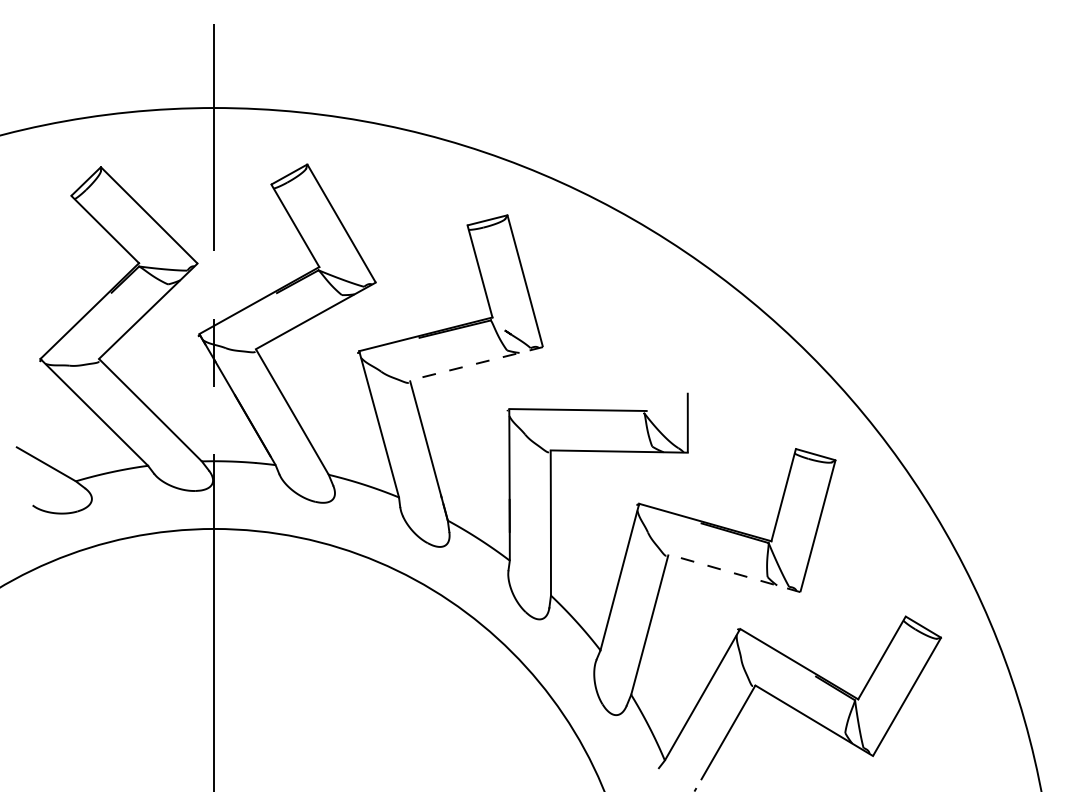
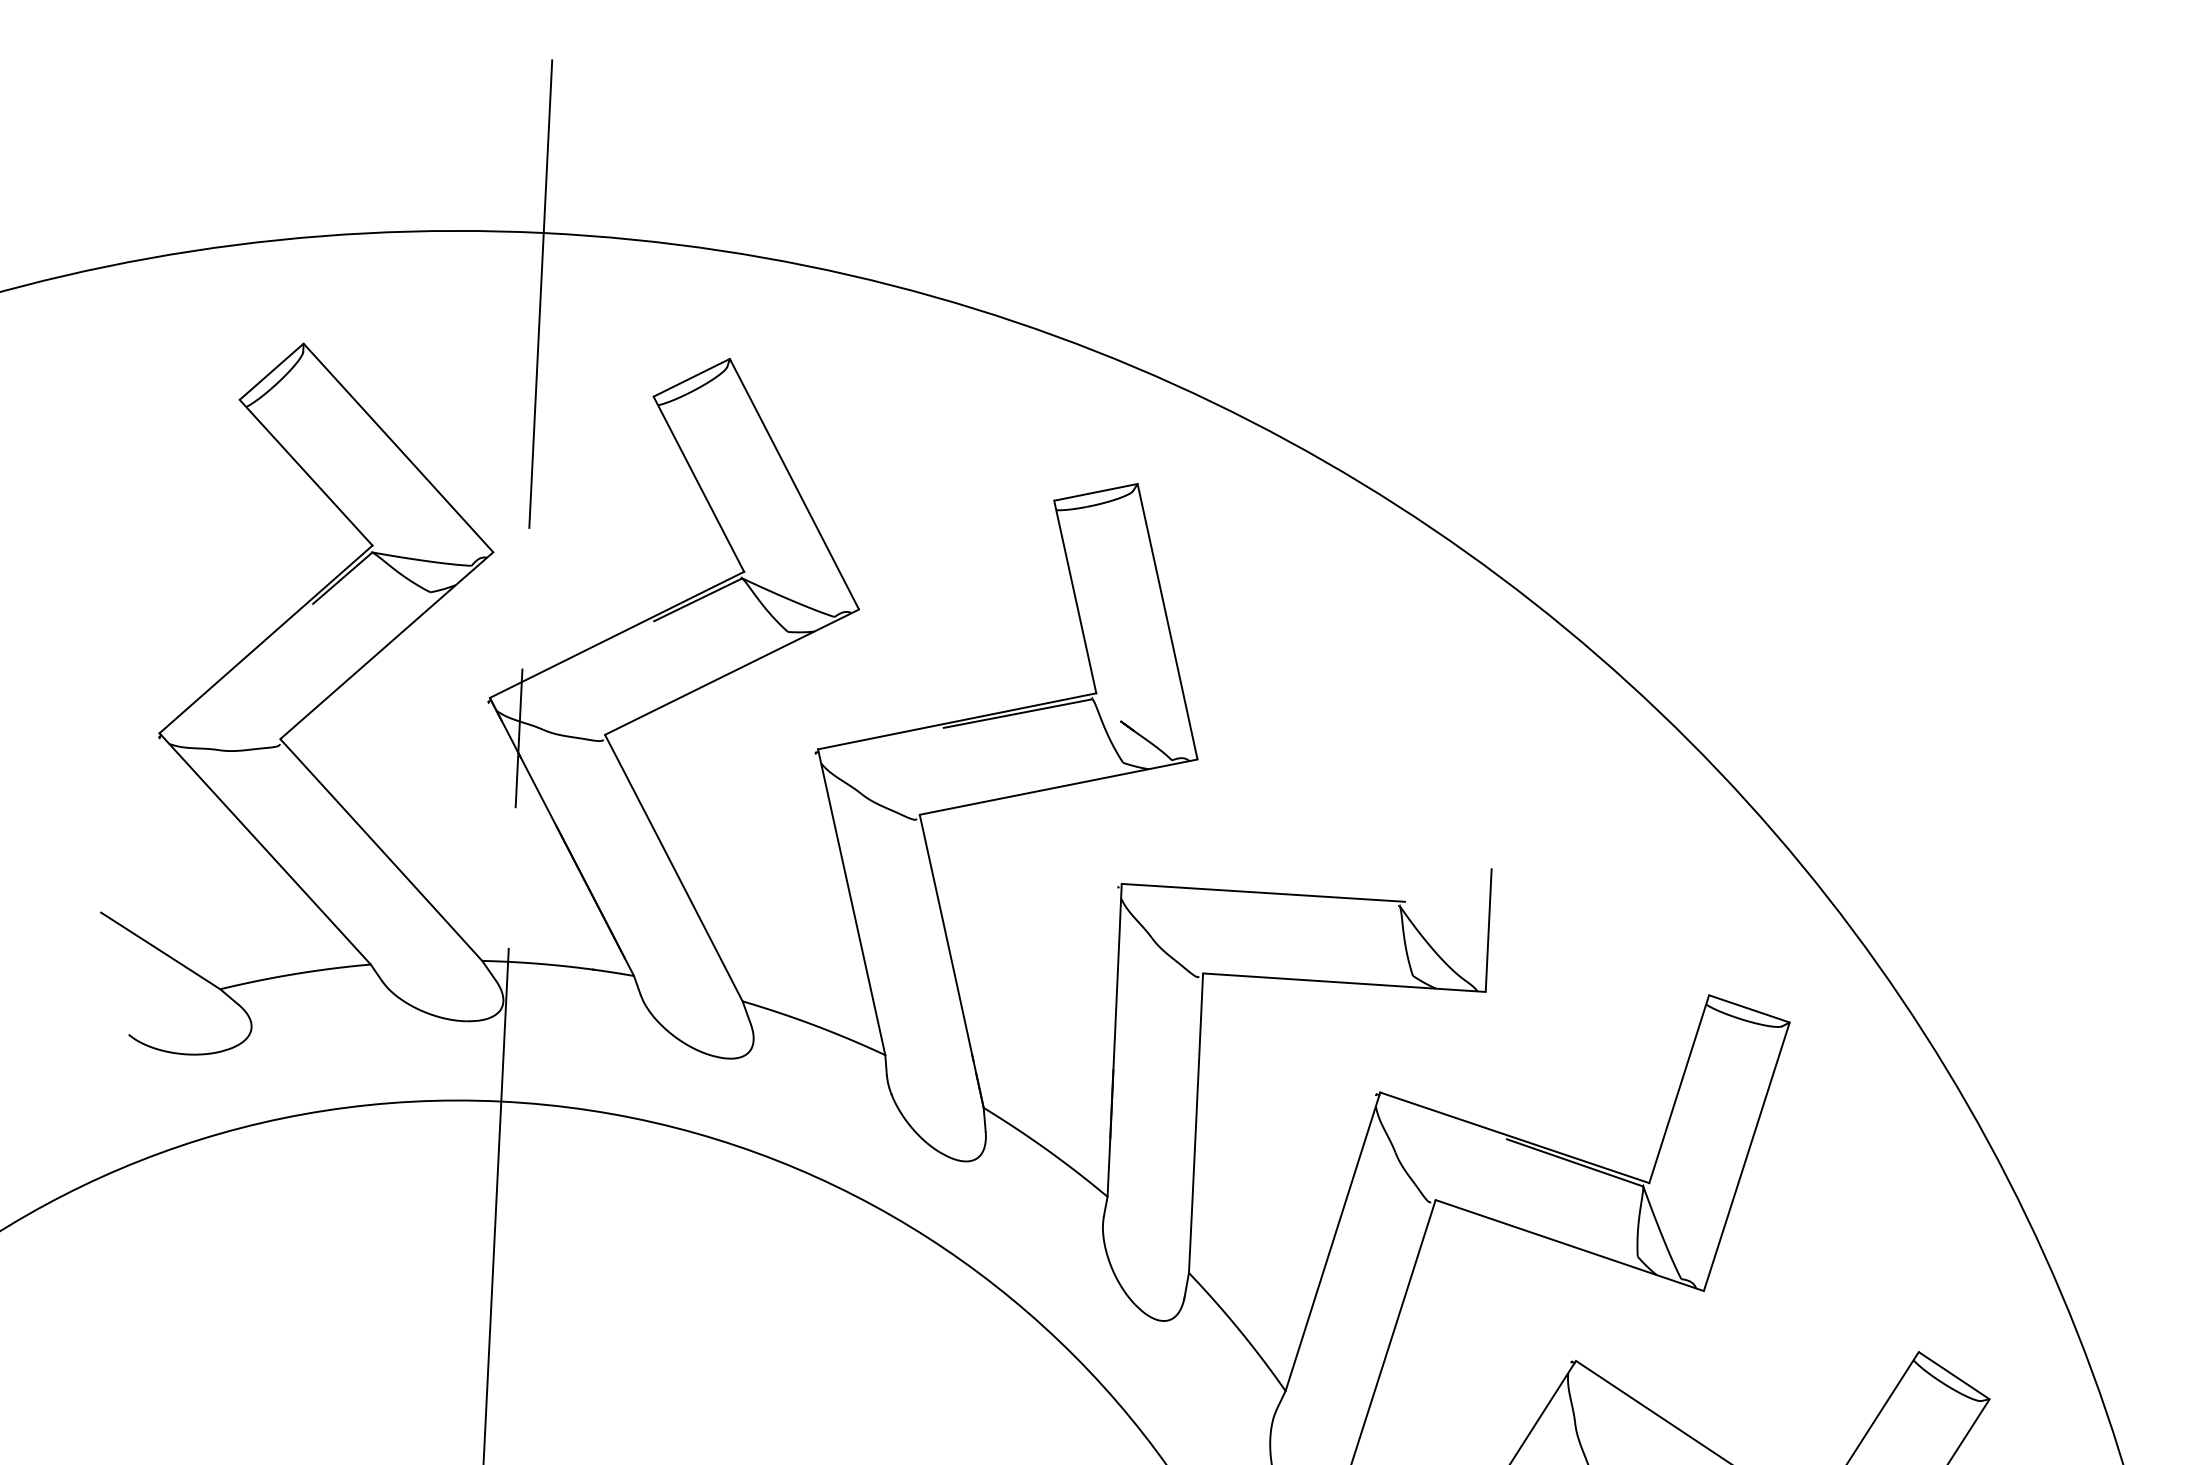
line: (476, 363) -> (1058, 786), dashed -> solid
line: (734, 573) -> (1569, 1245), dashed -> solid

